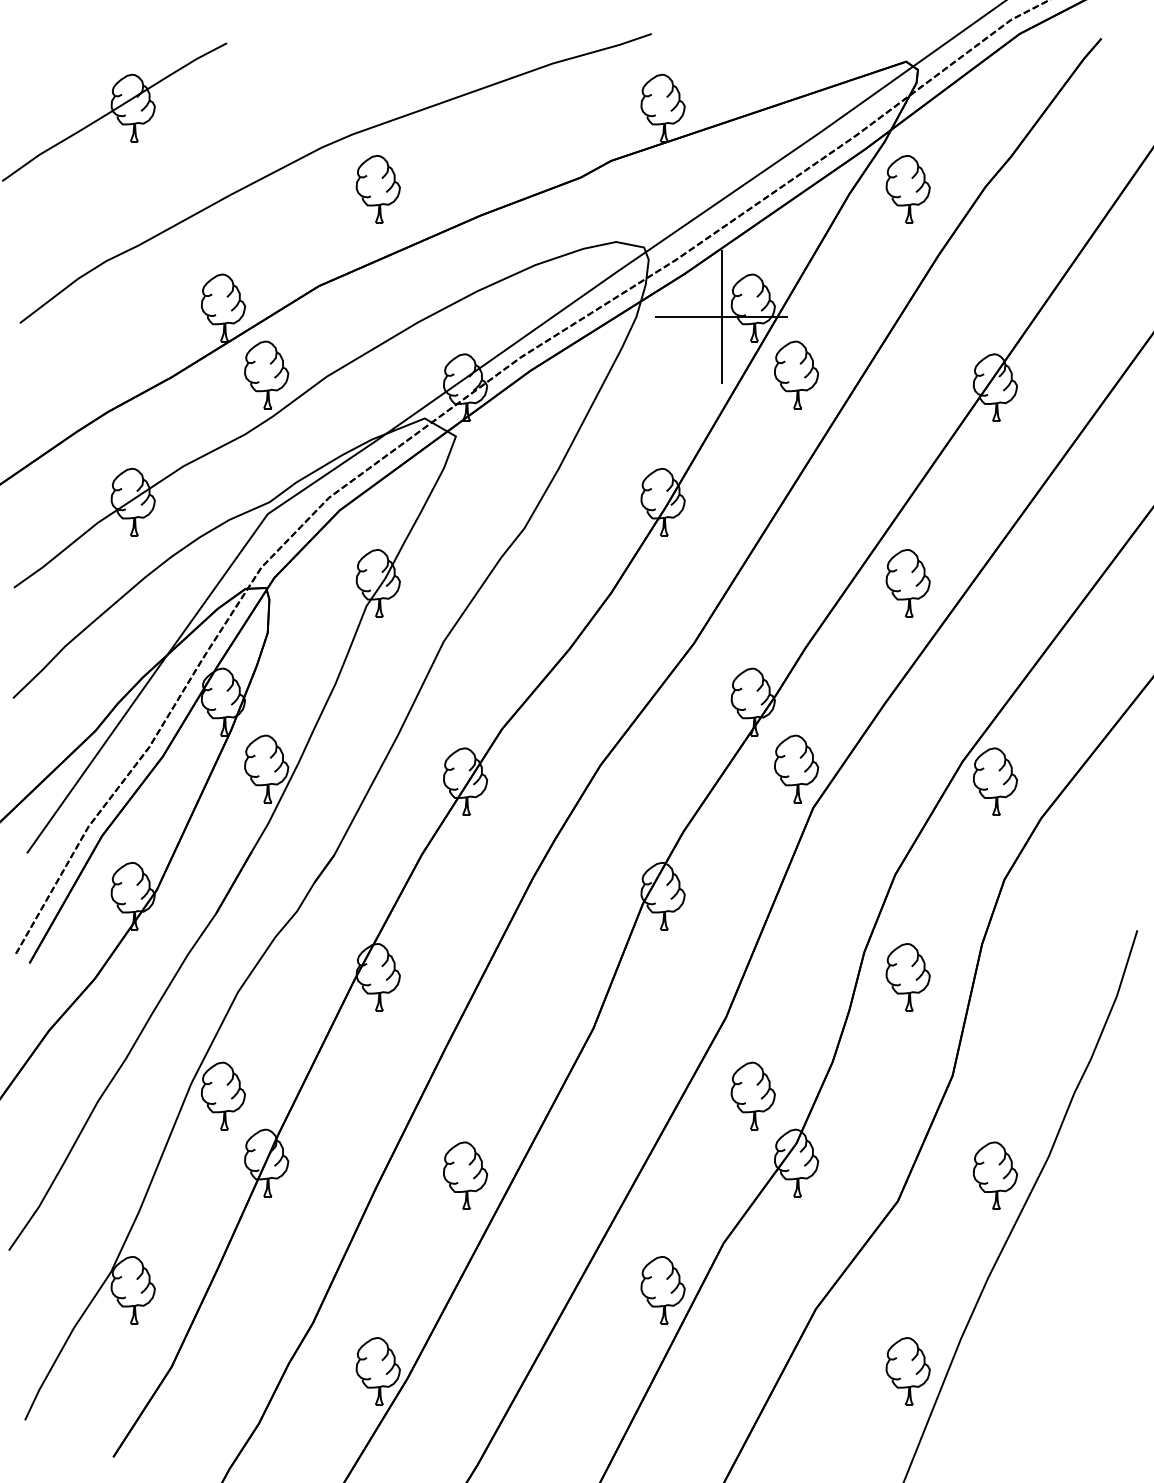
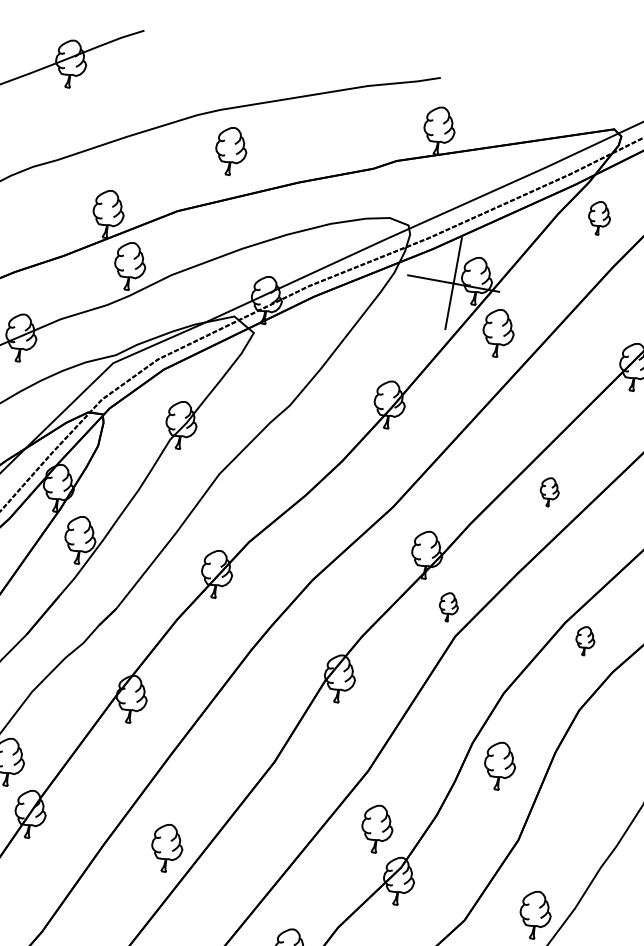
part: (907, 189) -> (598, 218), size x0.7
part: (907, 583) -> (549, 492), size x0.6
part: (796, 768) -> (448, 606), size x0.6
part: (995, 781) -> (585, 641), size x0.6

